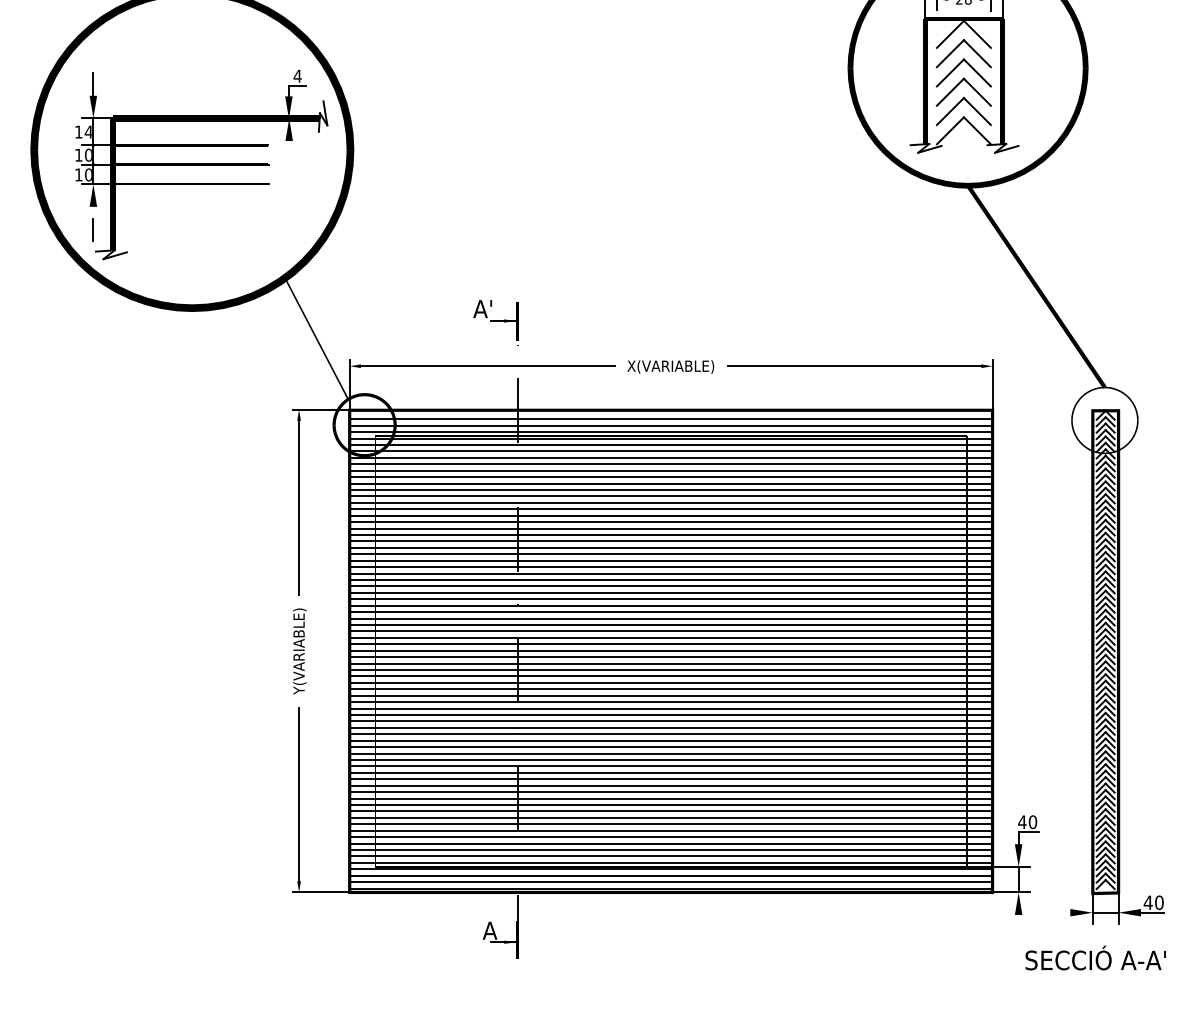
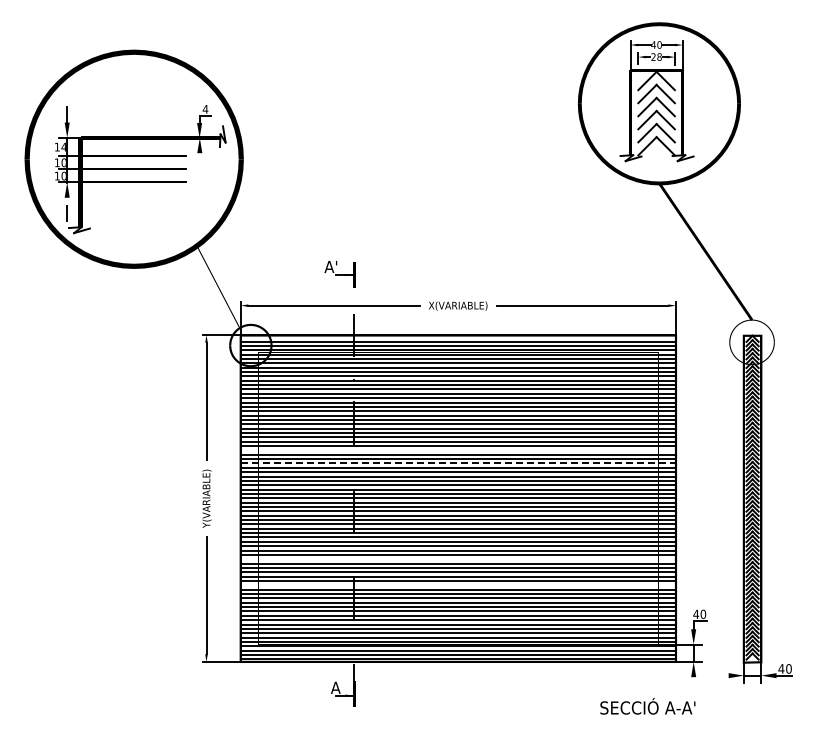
line: (669, 580) -> (457, 450), removed
line: (671, 599) -> (458, 463), solid -> dashed
line: (669, 741) -> (457, 559), removed
line: (669, 779) -> (457, 585), removed
text: (1095, 958) -> (647, 706), moved

